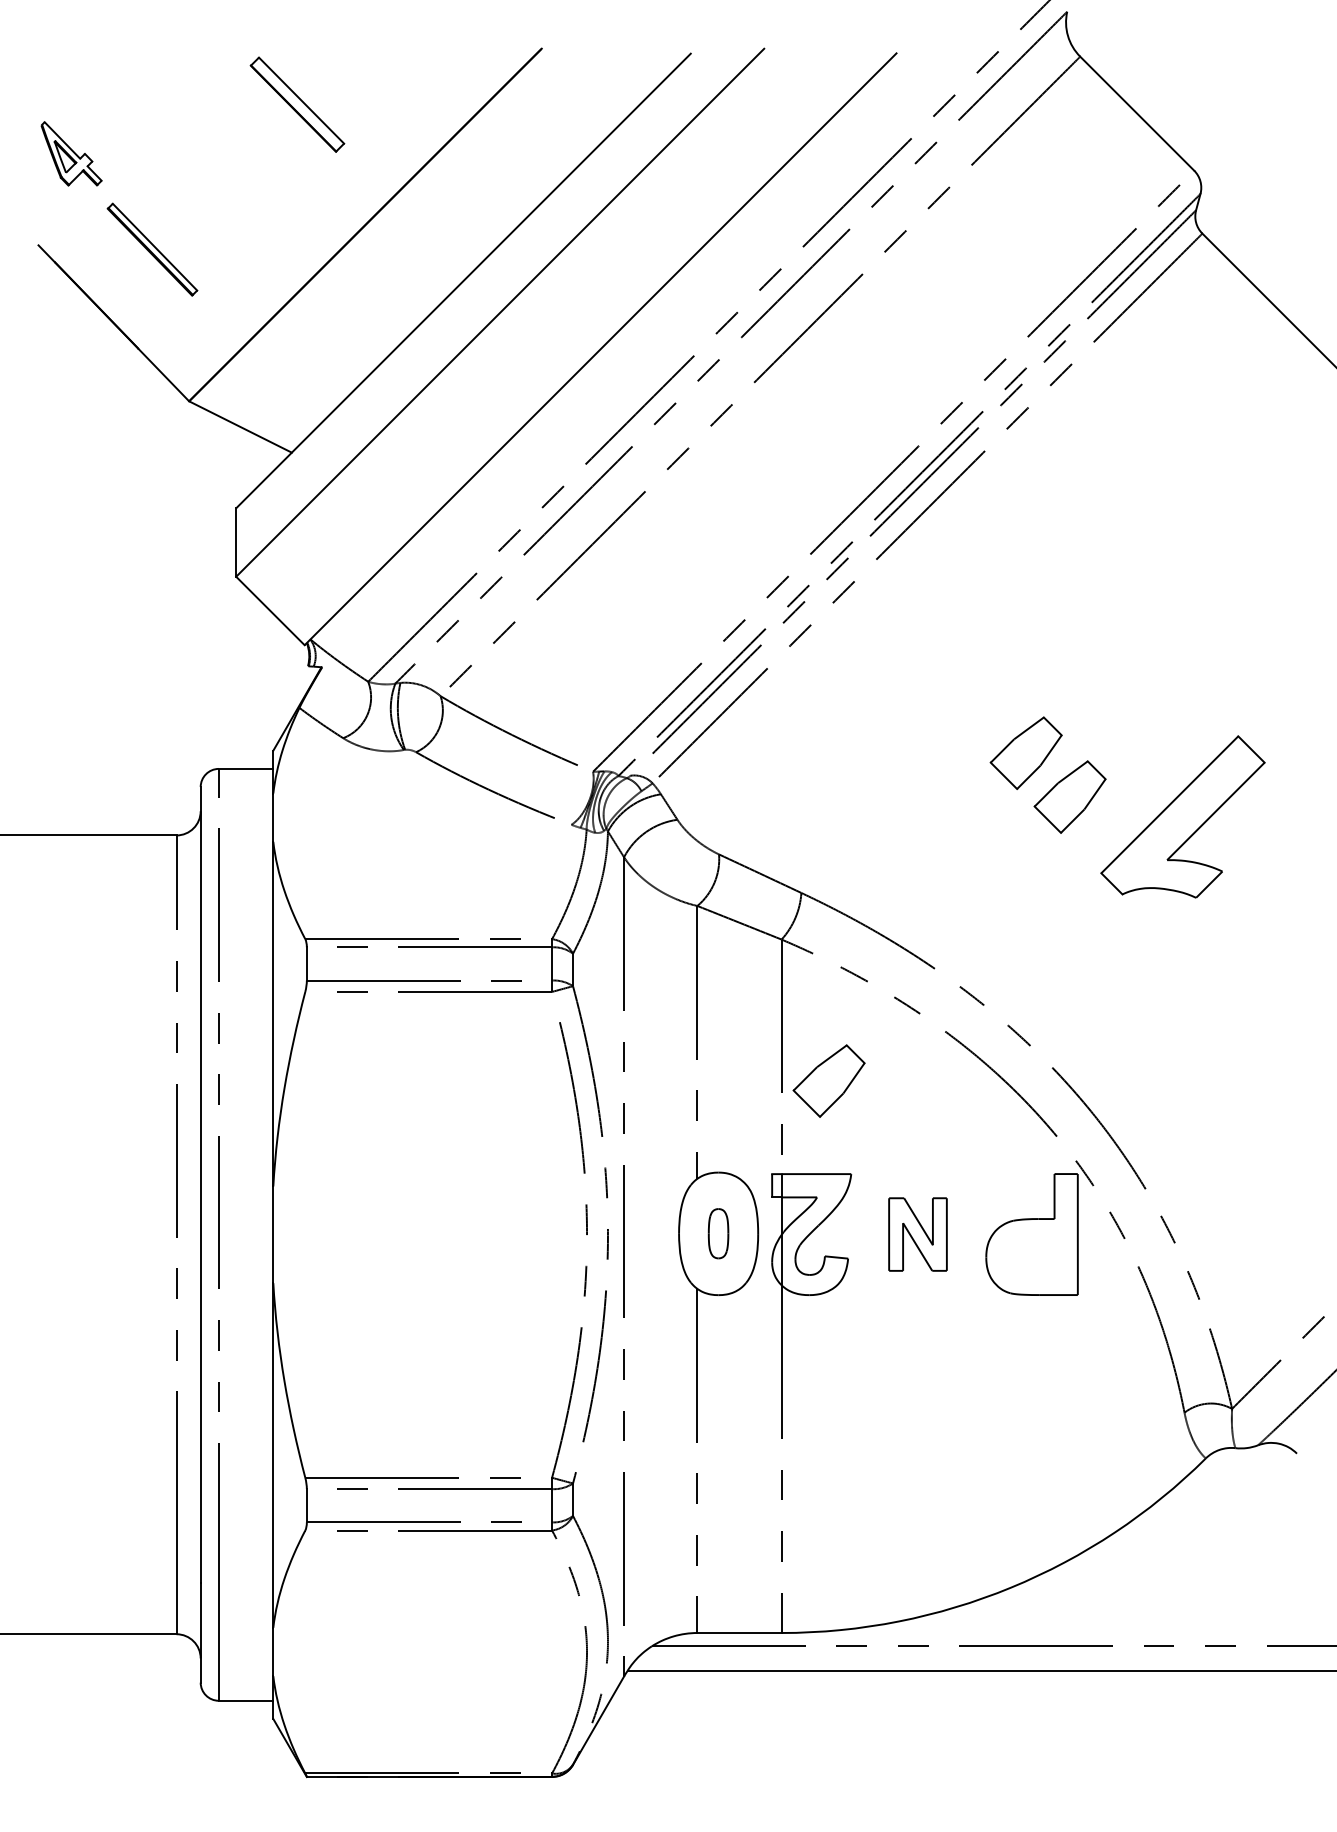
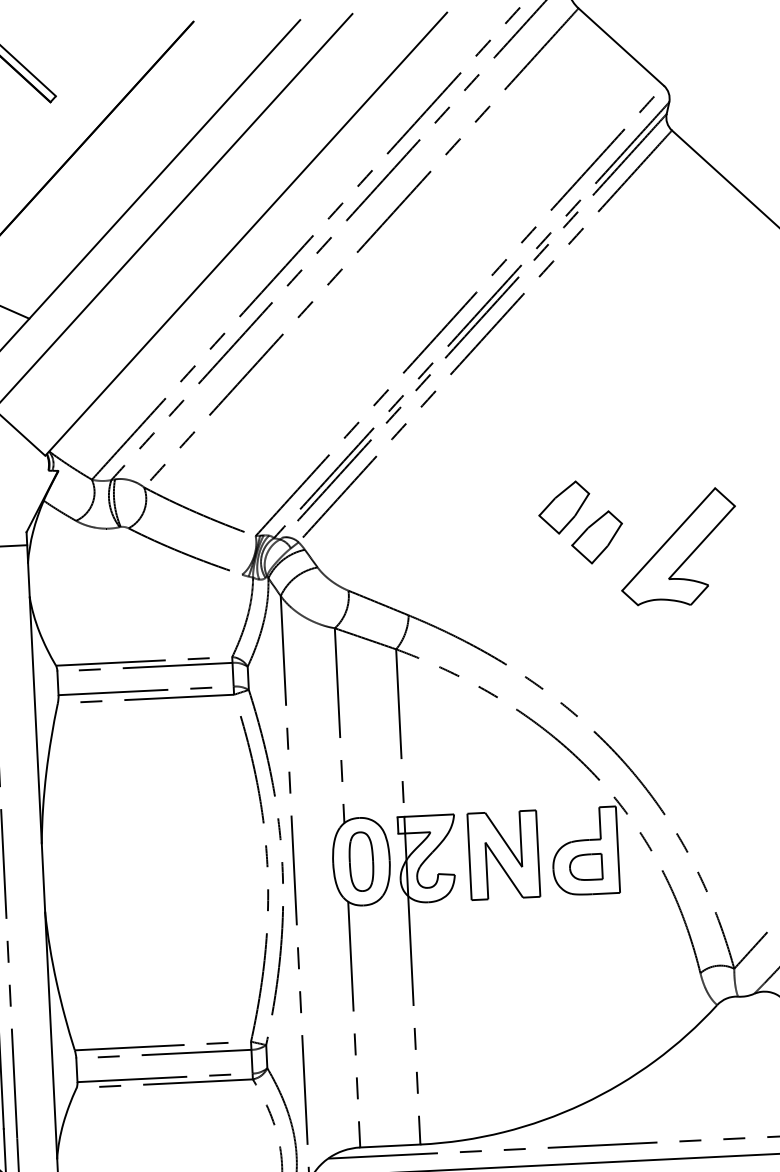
part: (828, 1080) -> (434, 748), removed
part: (718, 1233) -> (361, 861), size x1.67
part: (917, 1234) -> (503, 855), size x1.67
part: (1031, 1256) -> (585, 866), added

